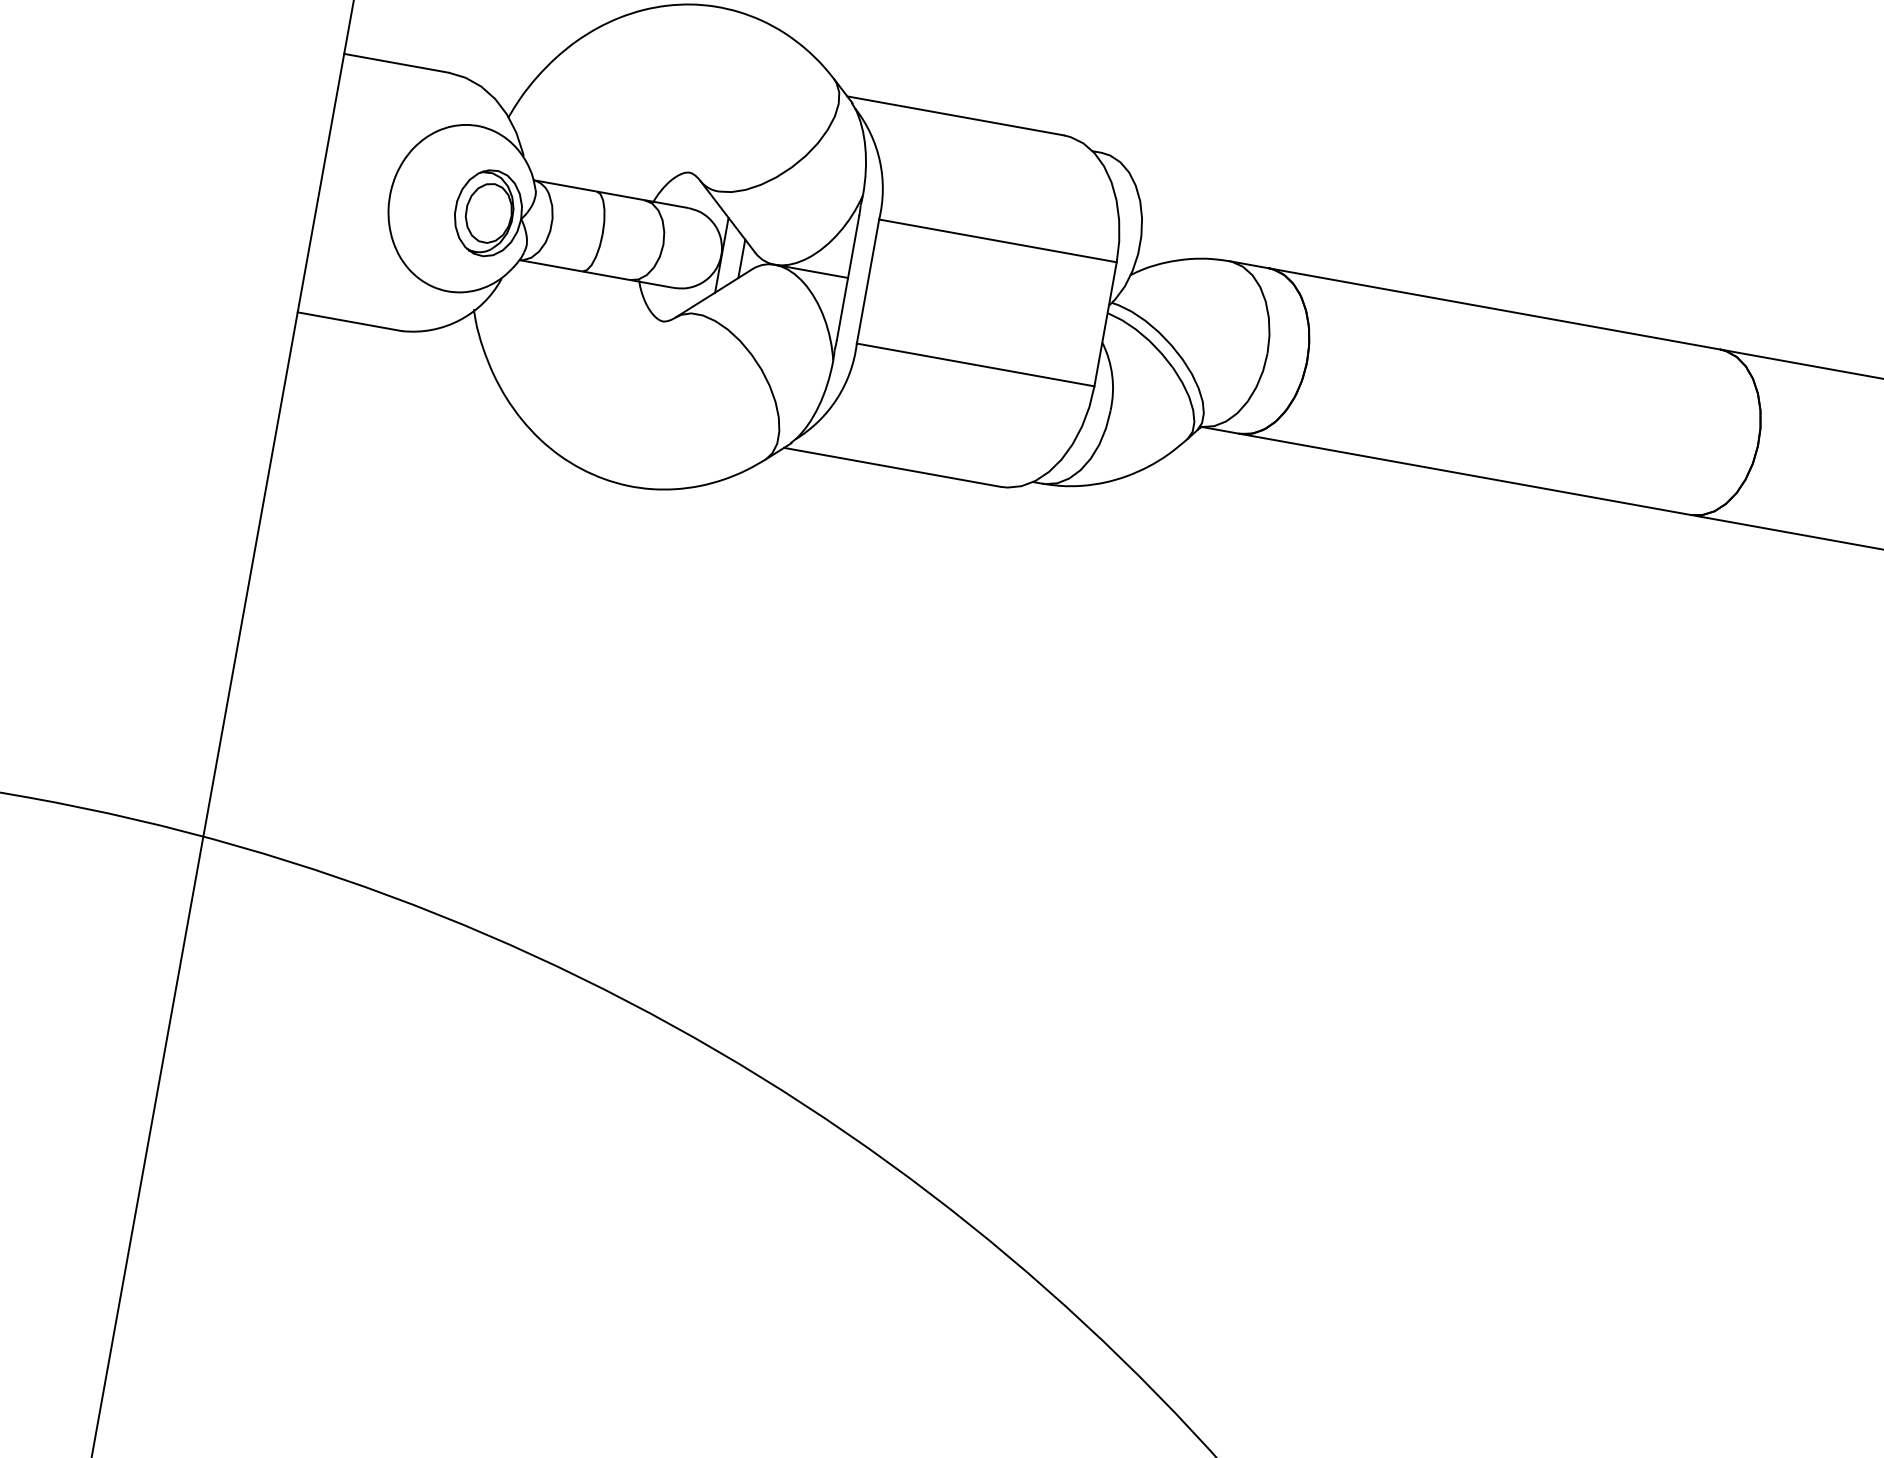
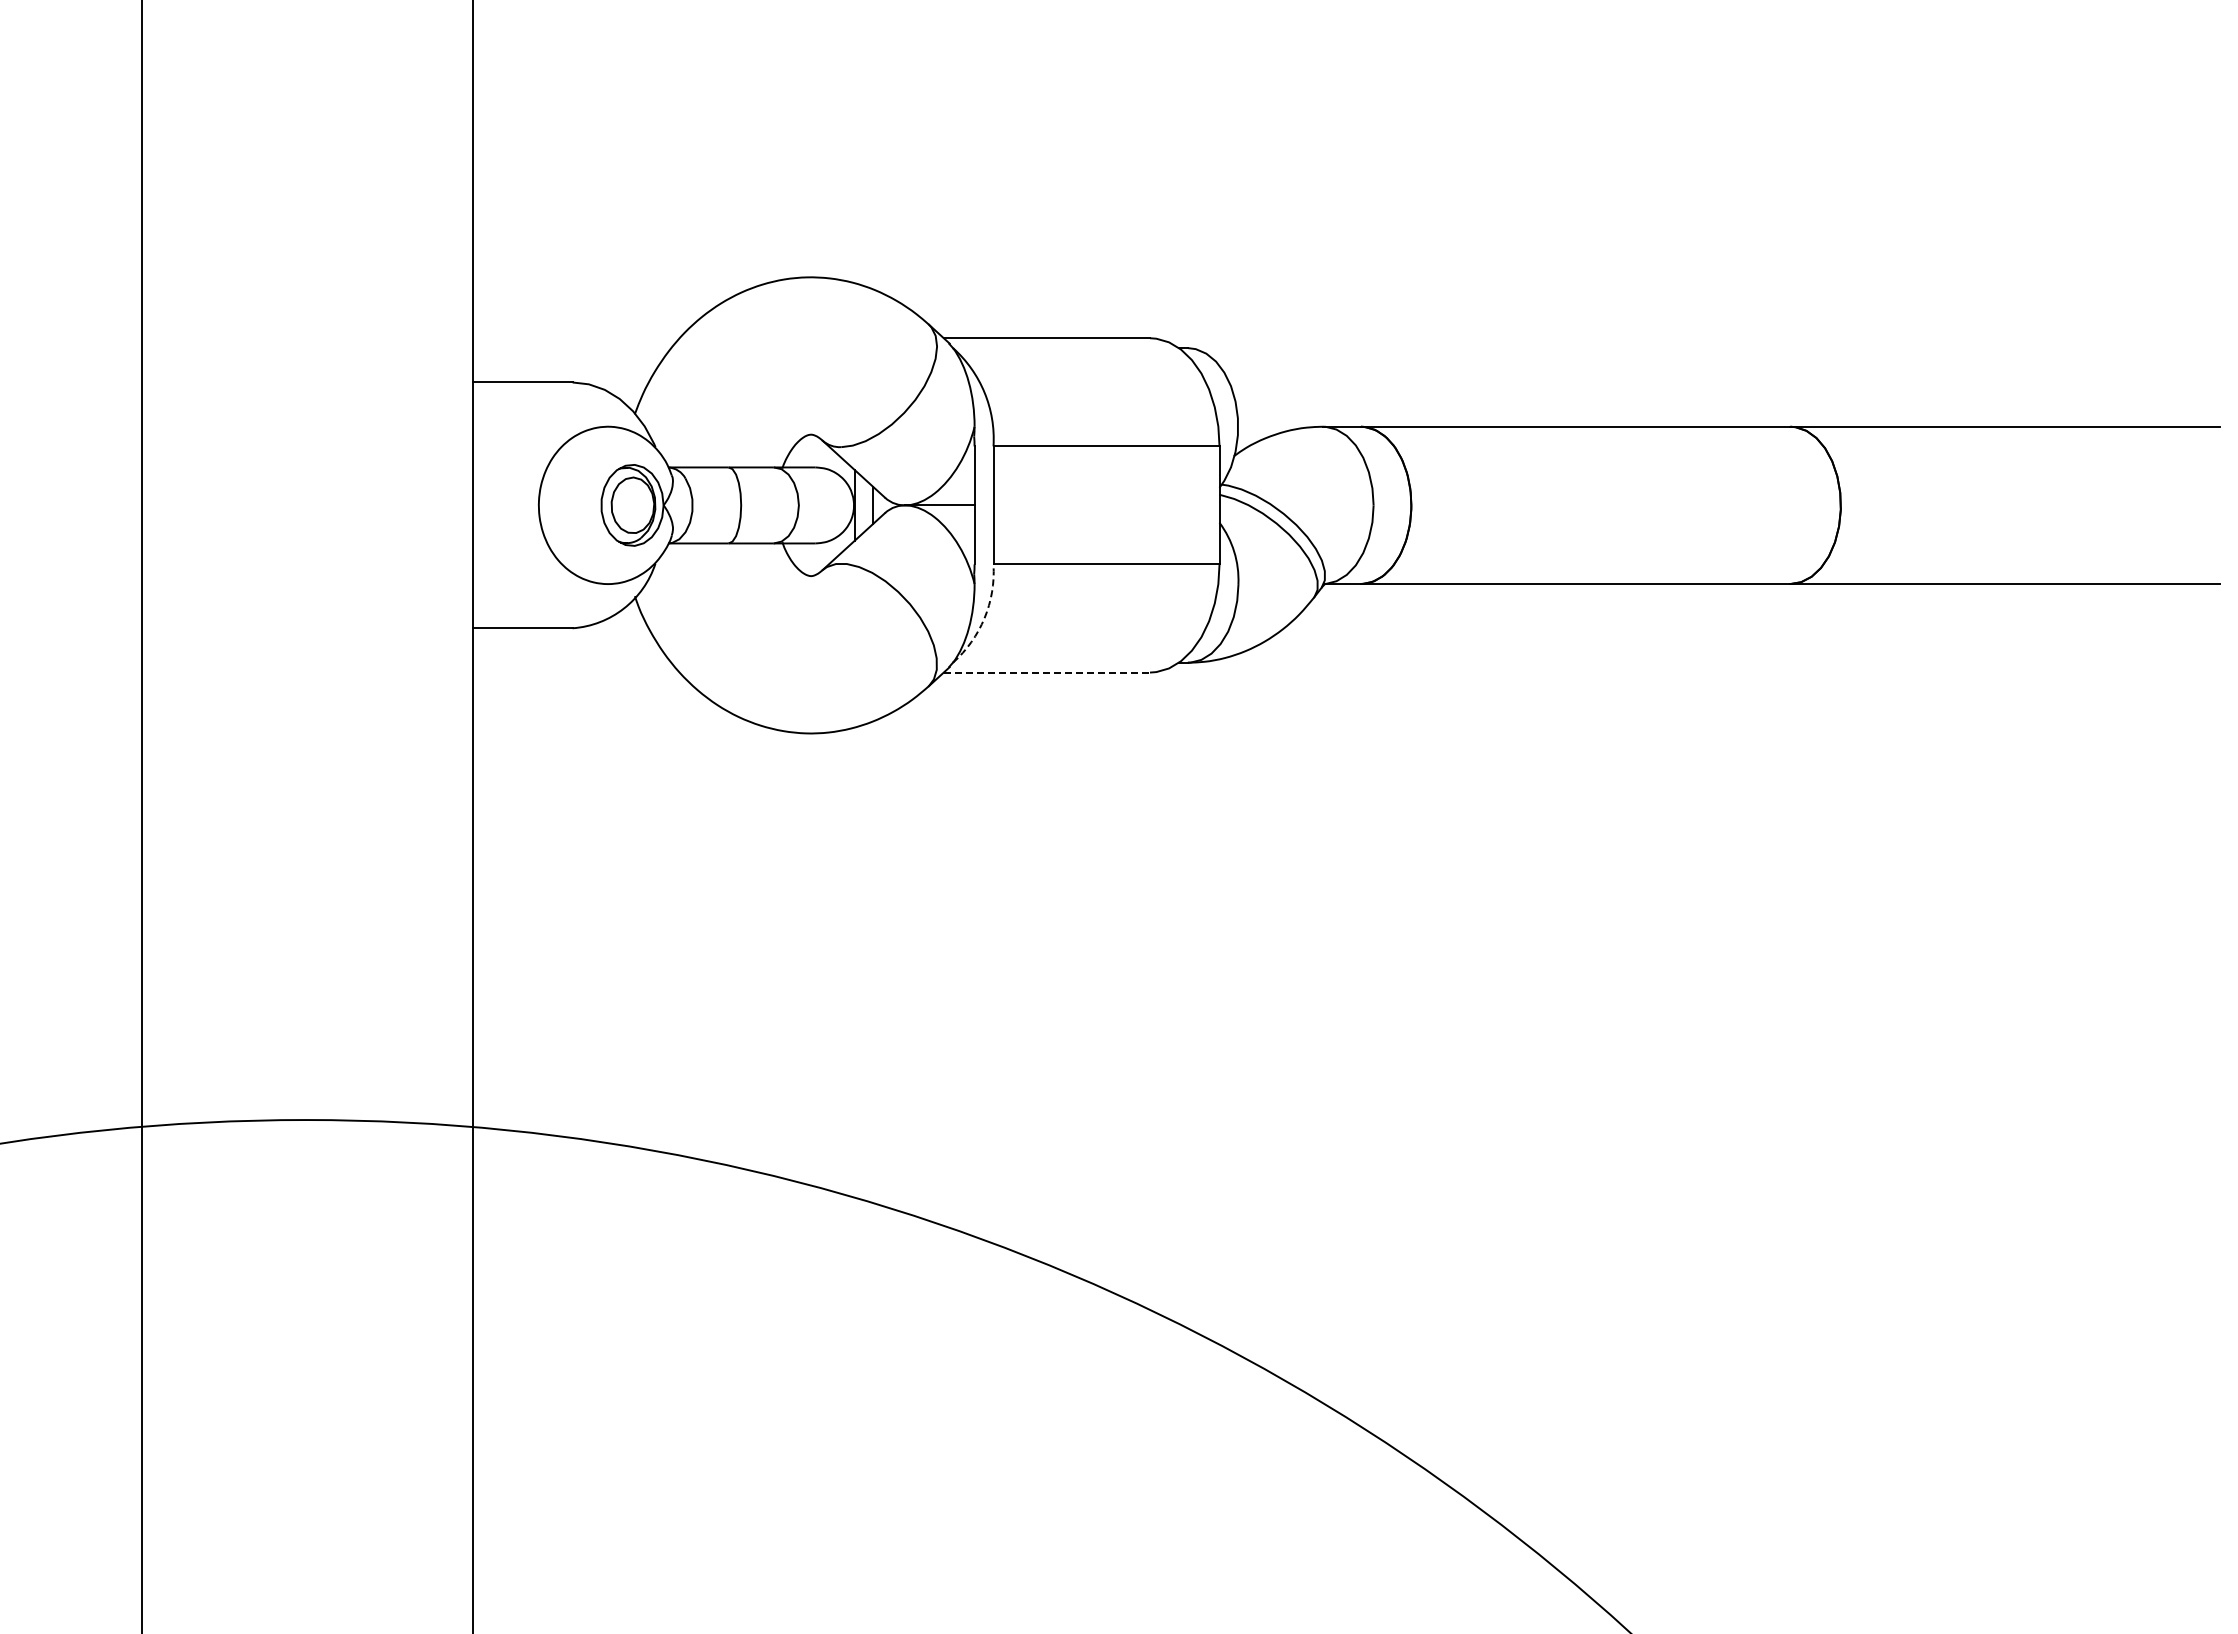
arc: (837, 398) -> (984, 618), solid -> dashed
line: (893, 467) -> (1047, 672), solid -> dashed

